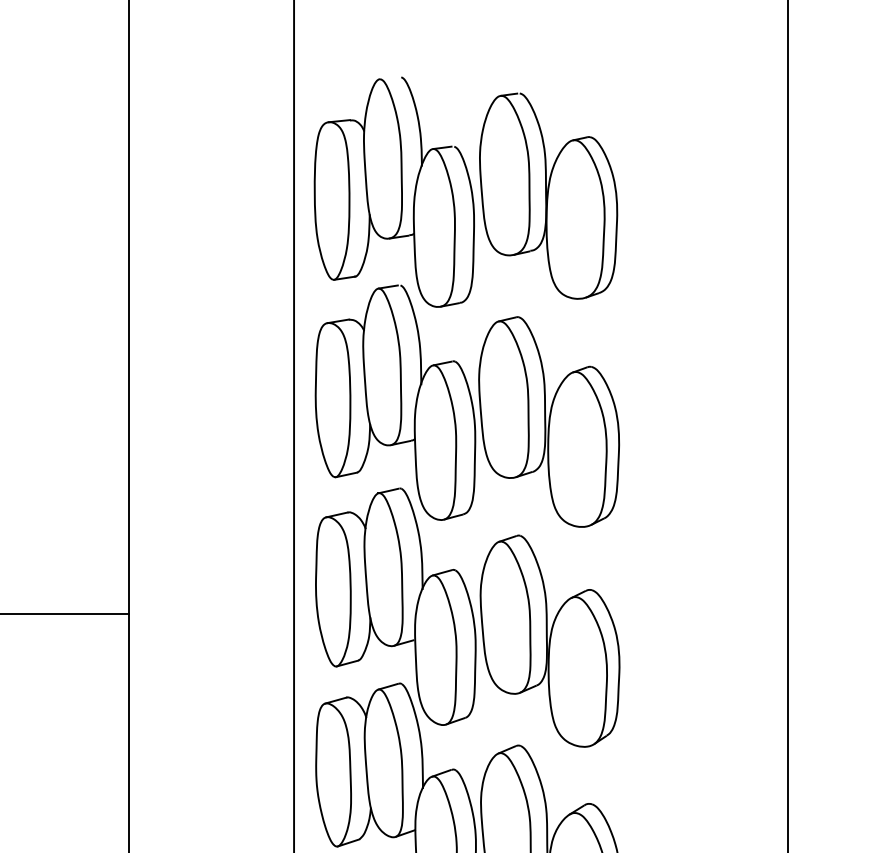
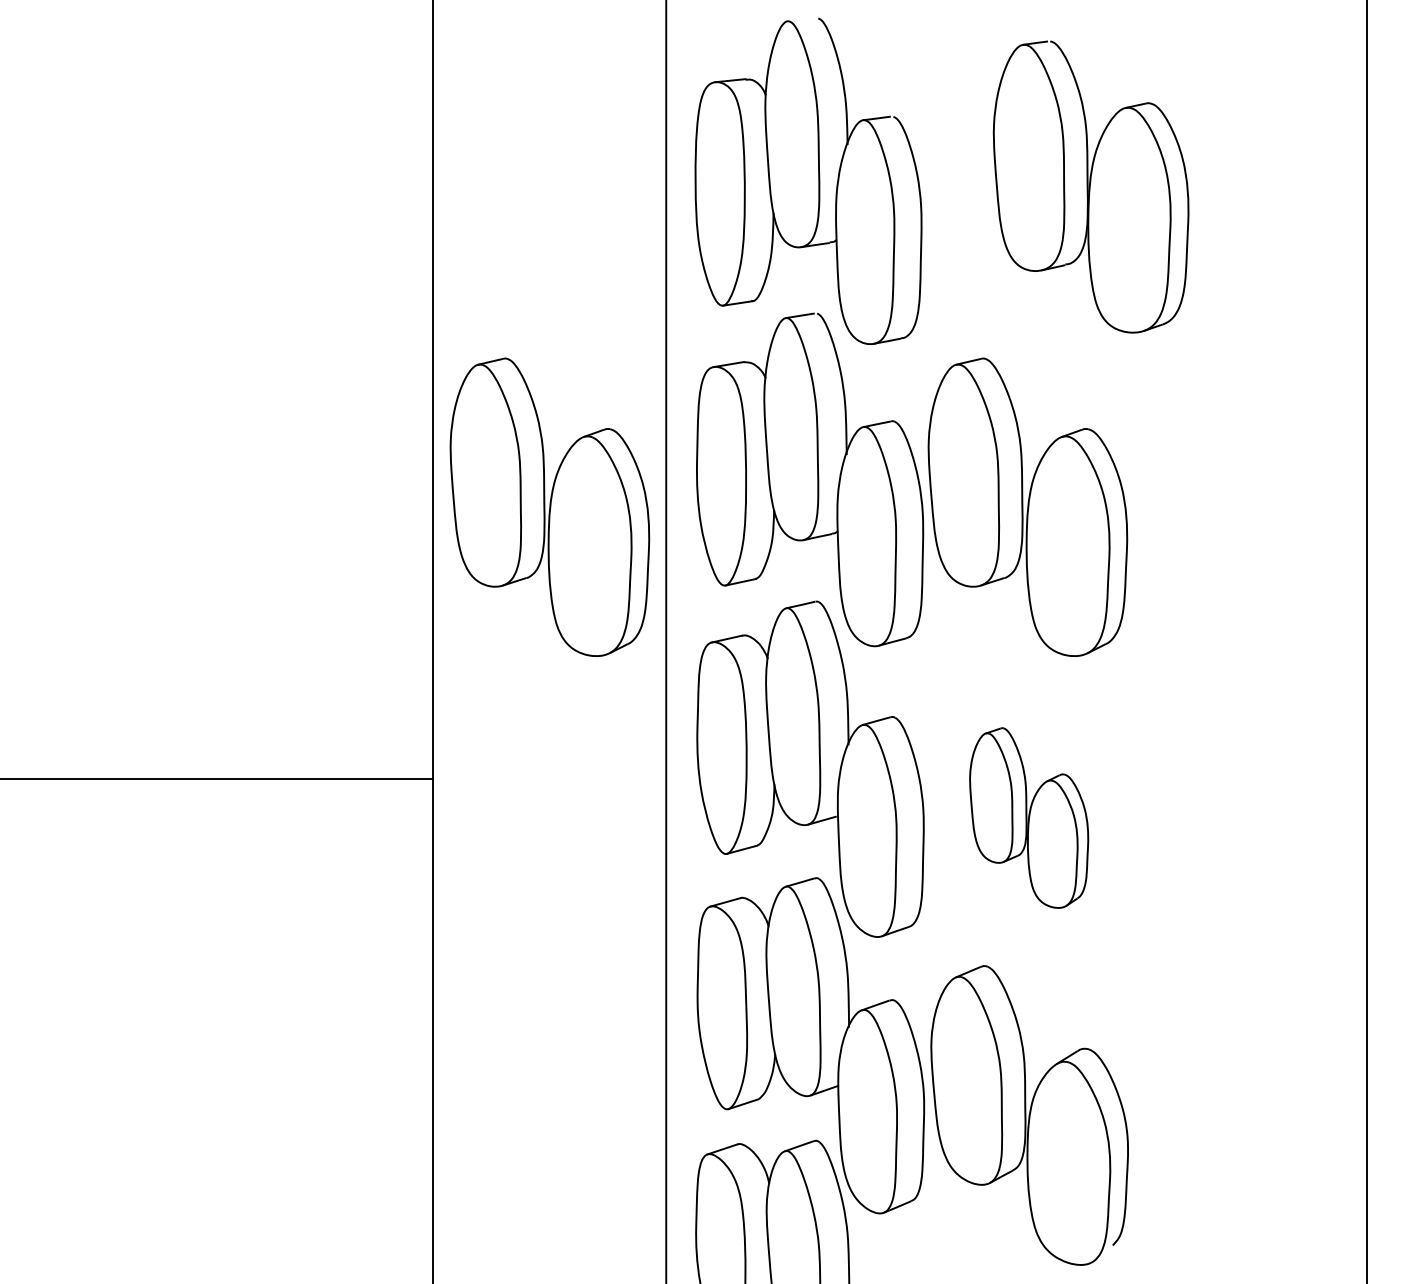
part: (548, 195) -> (1090, 186), moved
part: (211, 421) -> (549, 506), added
part: (549, 640) -> (1028, 817), size x0.6

